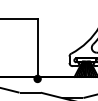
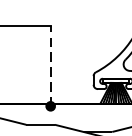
line: (37, 49) -> (50, 66), solid -> dashed

